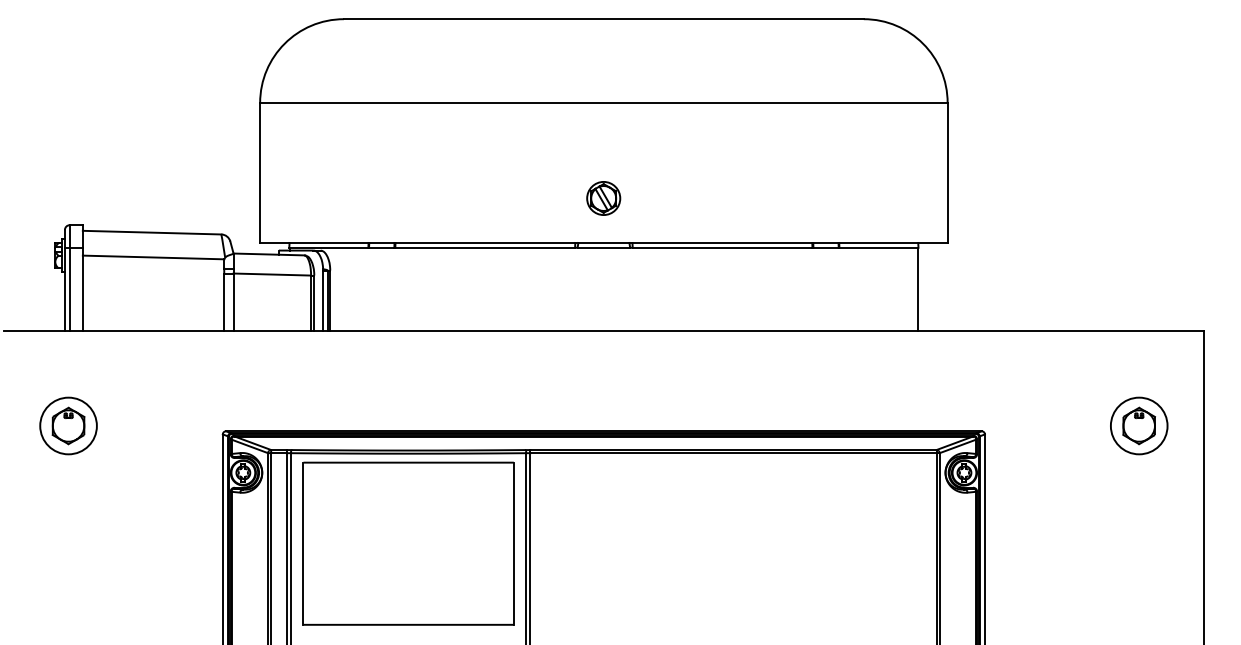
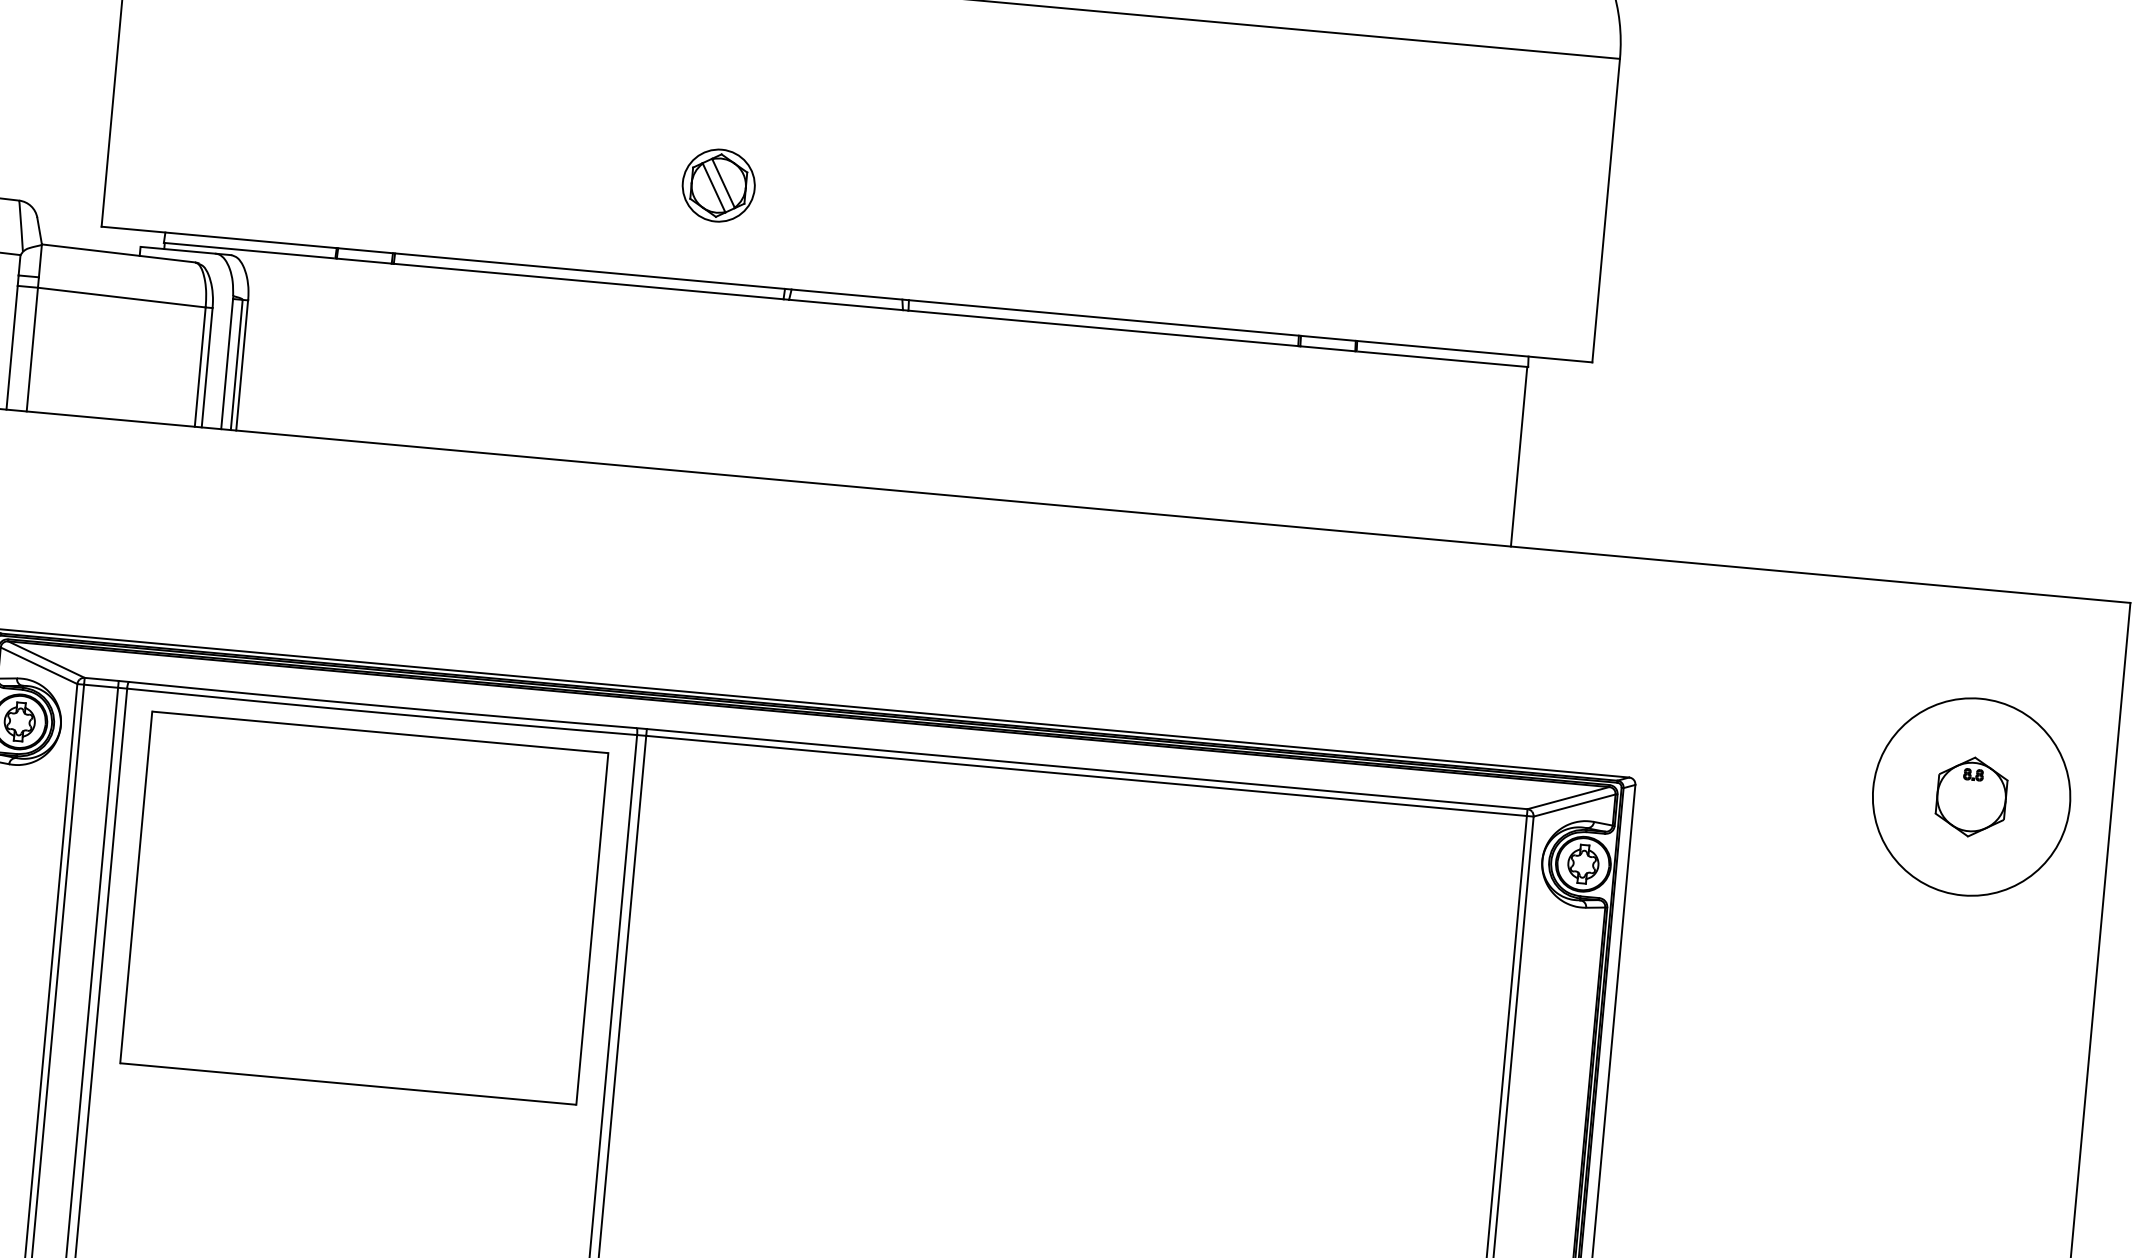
part: (603, 198) -> (718, 185), moved
circle: (1138, 425) -> (1970, 795), size x1.6

